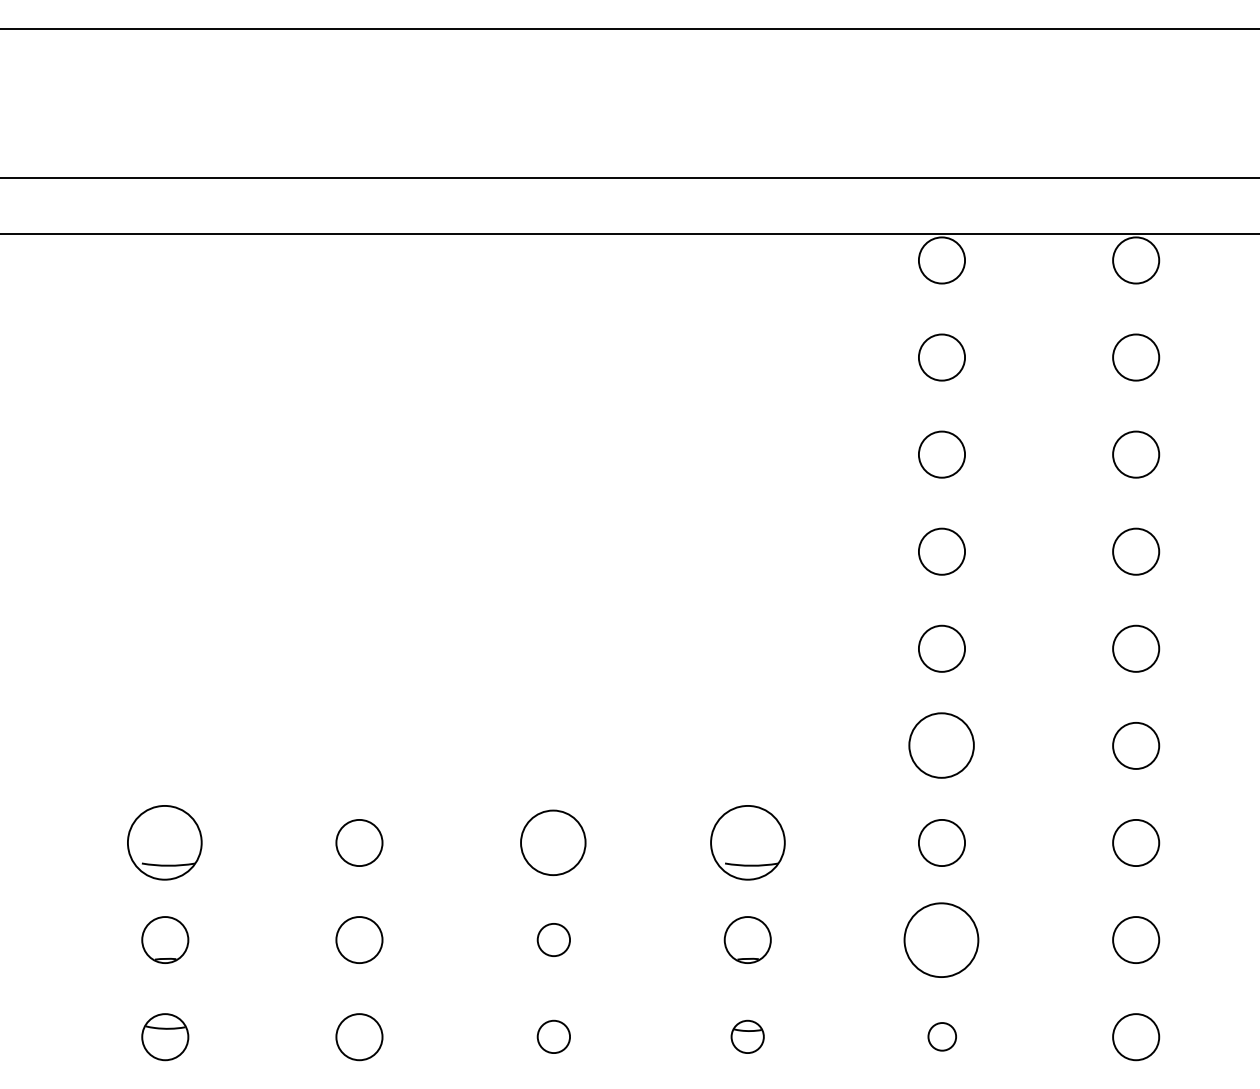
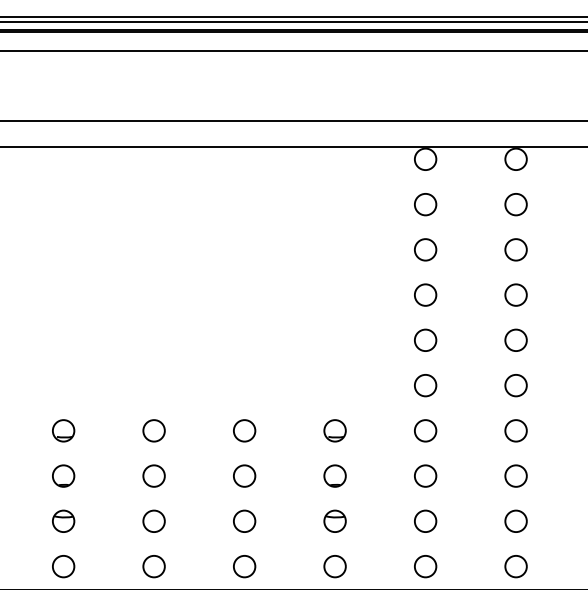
circle: (941, 745) -> (425, 385), size x0.71
part: (165, 842) -> (63, 430), size x0.62
circle: (553, 842) -> (244, 430), size x0.71
part: (746, 842) -> (334, 430), size x0.62
circle: (553, 938) -> (244, 475), size x1.43
circle: (941, 938) -> (425, 475), size x0.62
circle: (553, 1035) -> (244, 520), size x1.43
part: (746, 1035) -> (334, 520), size x1.43
circle: (941, 1035) -> (425, 520), size x1.67

